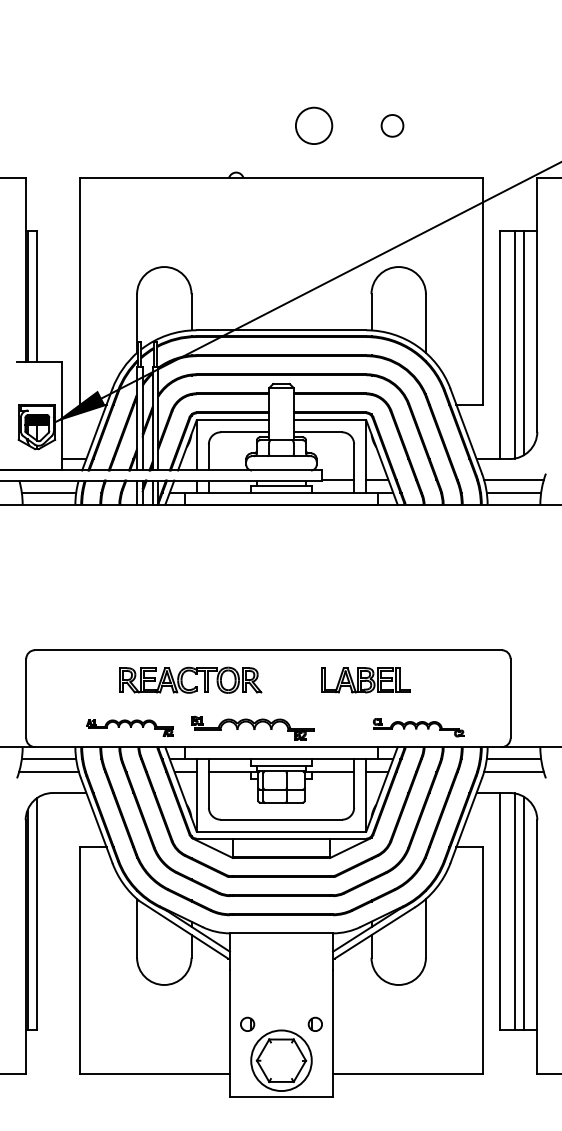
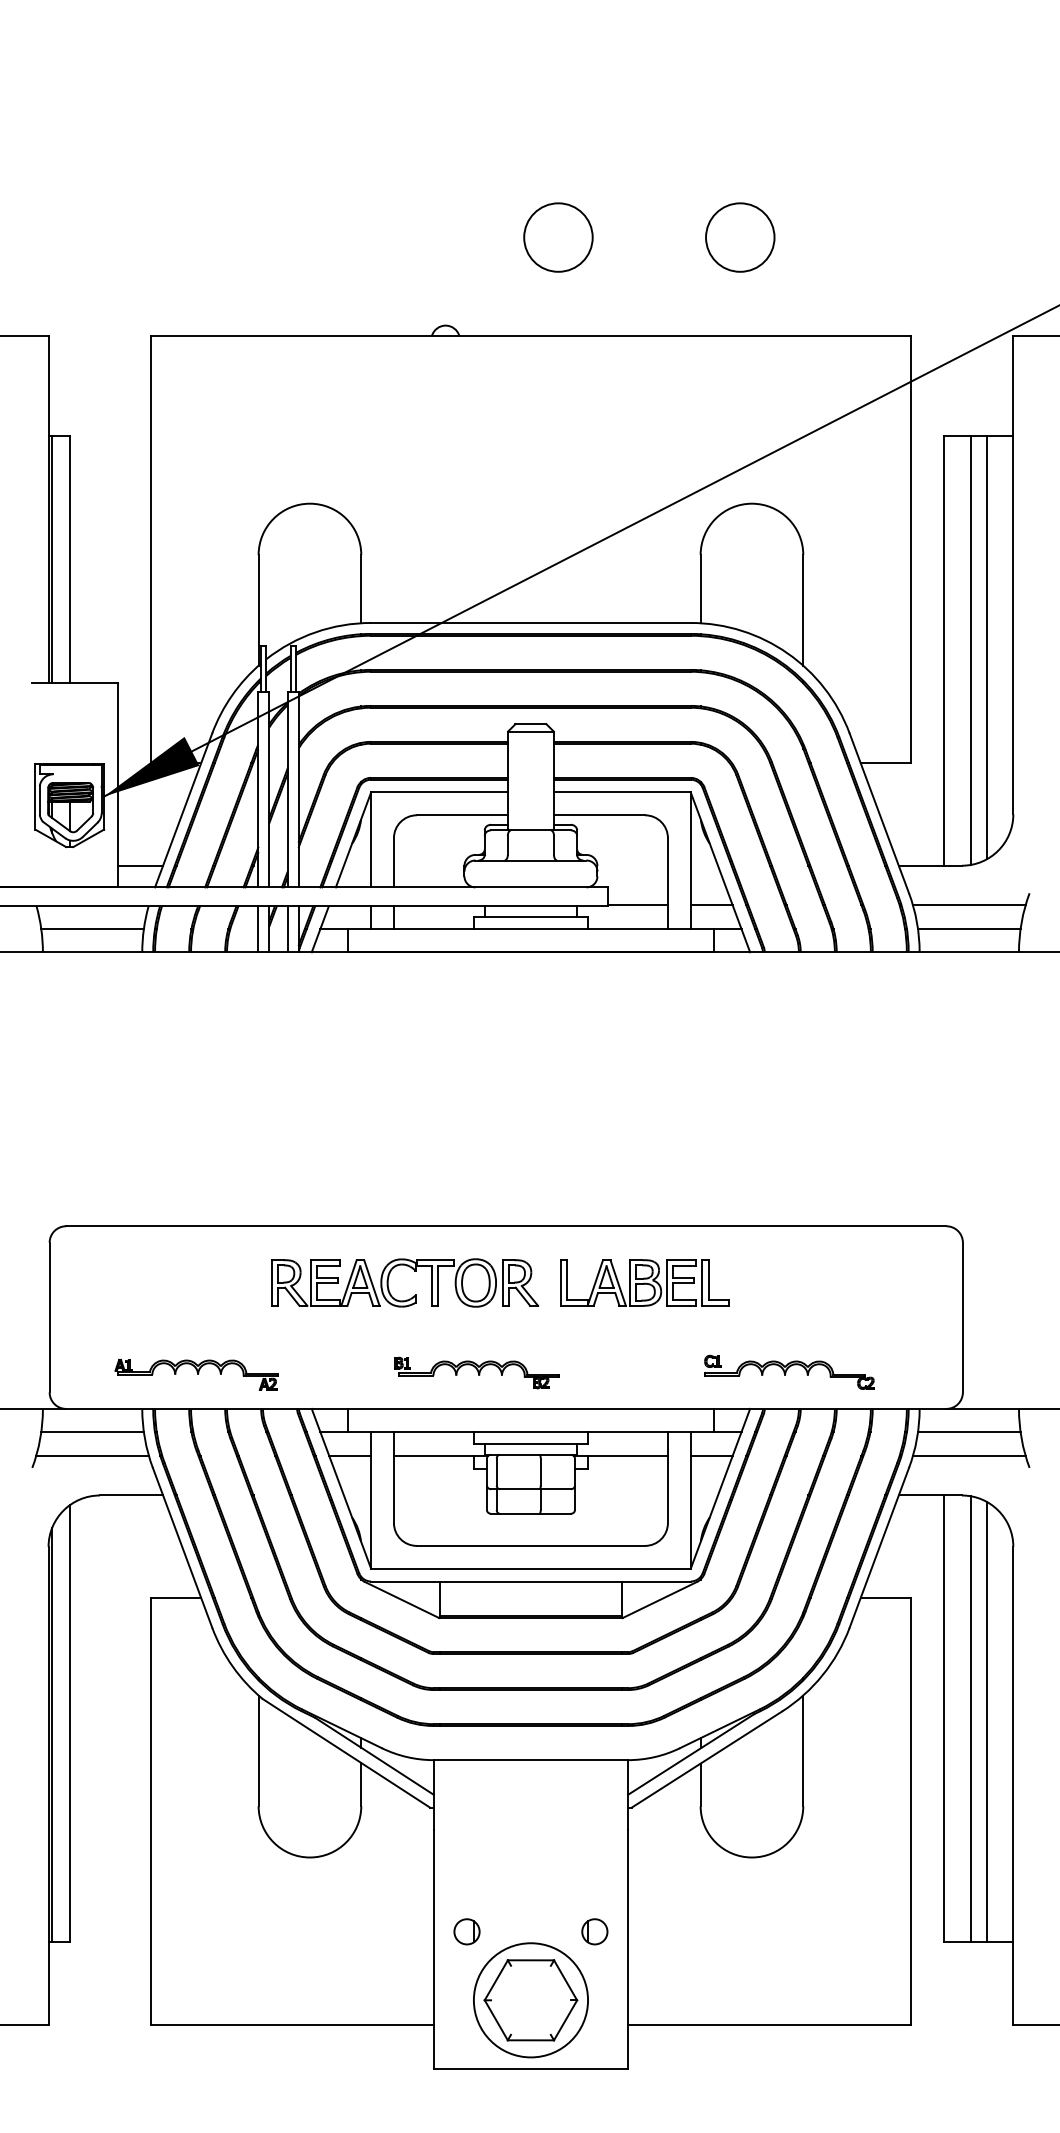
circle: (314, 125) -> (559, 236), moved
circle: (392, 125) -> (740, 236), size x1.67
part: (195, 674) -> (414, 1272), moved
part: (365, 680) -> (644, 1283), moved
part: (129, 727) -> (195, 1373), moved
part: (252, 727) -> (476, 1371), size x0.71

